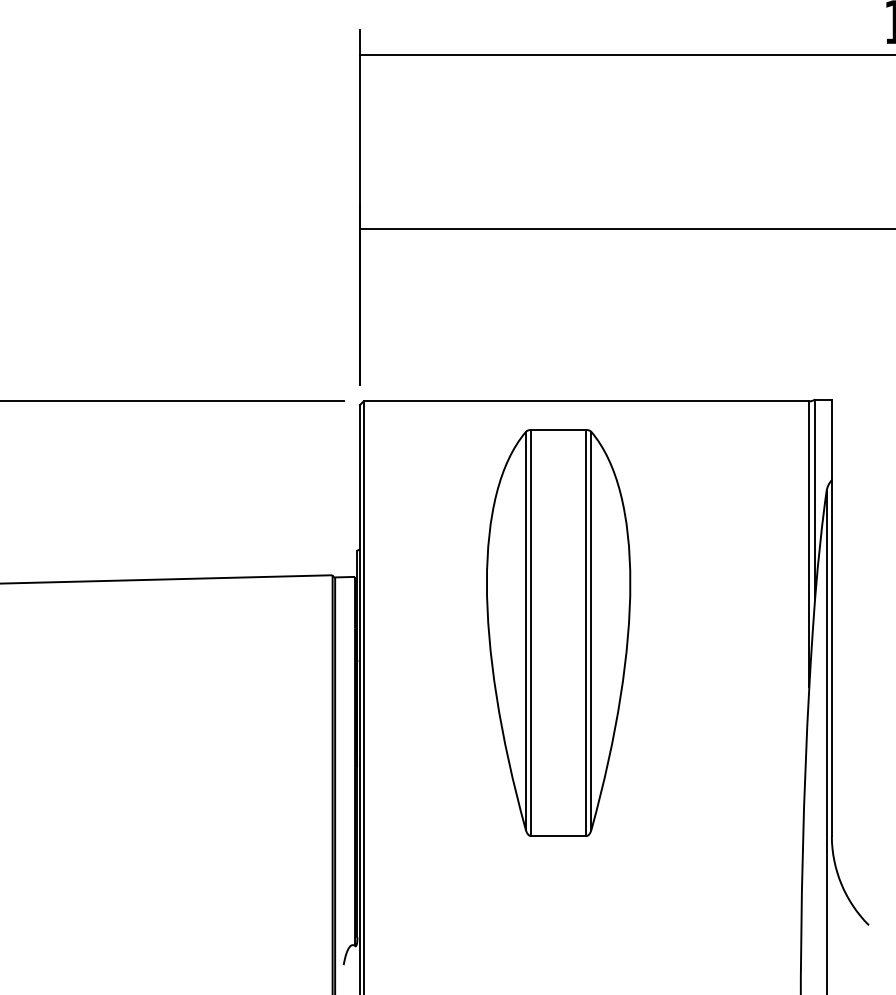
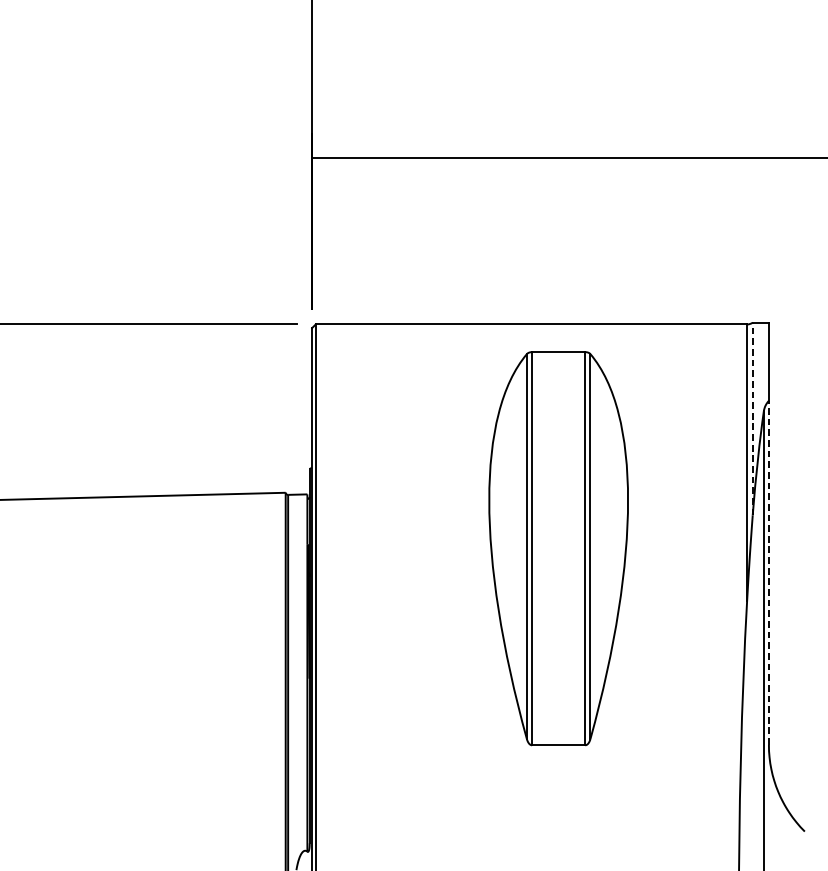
line: (815, 499) -> (753, 419), solid -> dashed
part: (558, 632) -> (558, 548), moved
line: (831, 657) -> (768, 572), solid -> dashed

